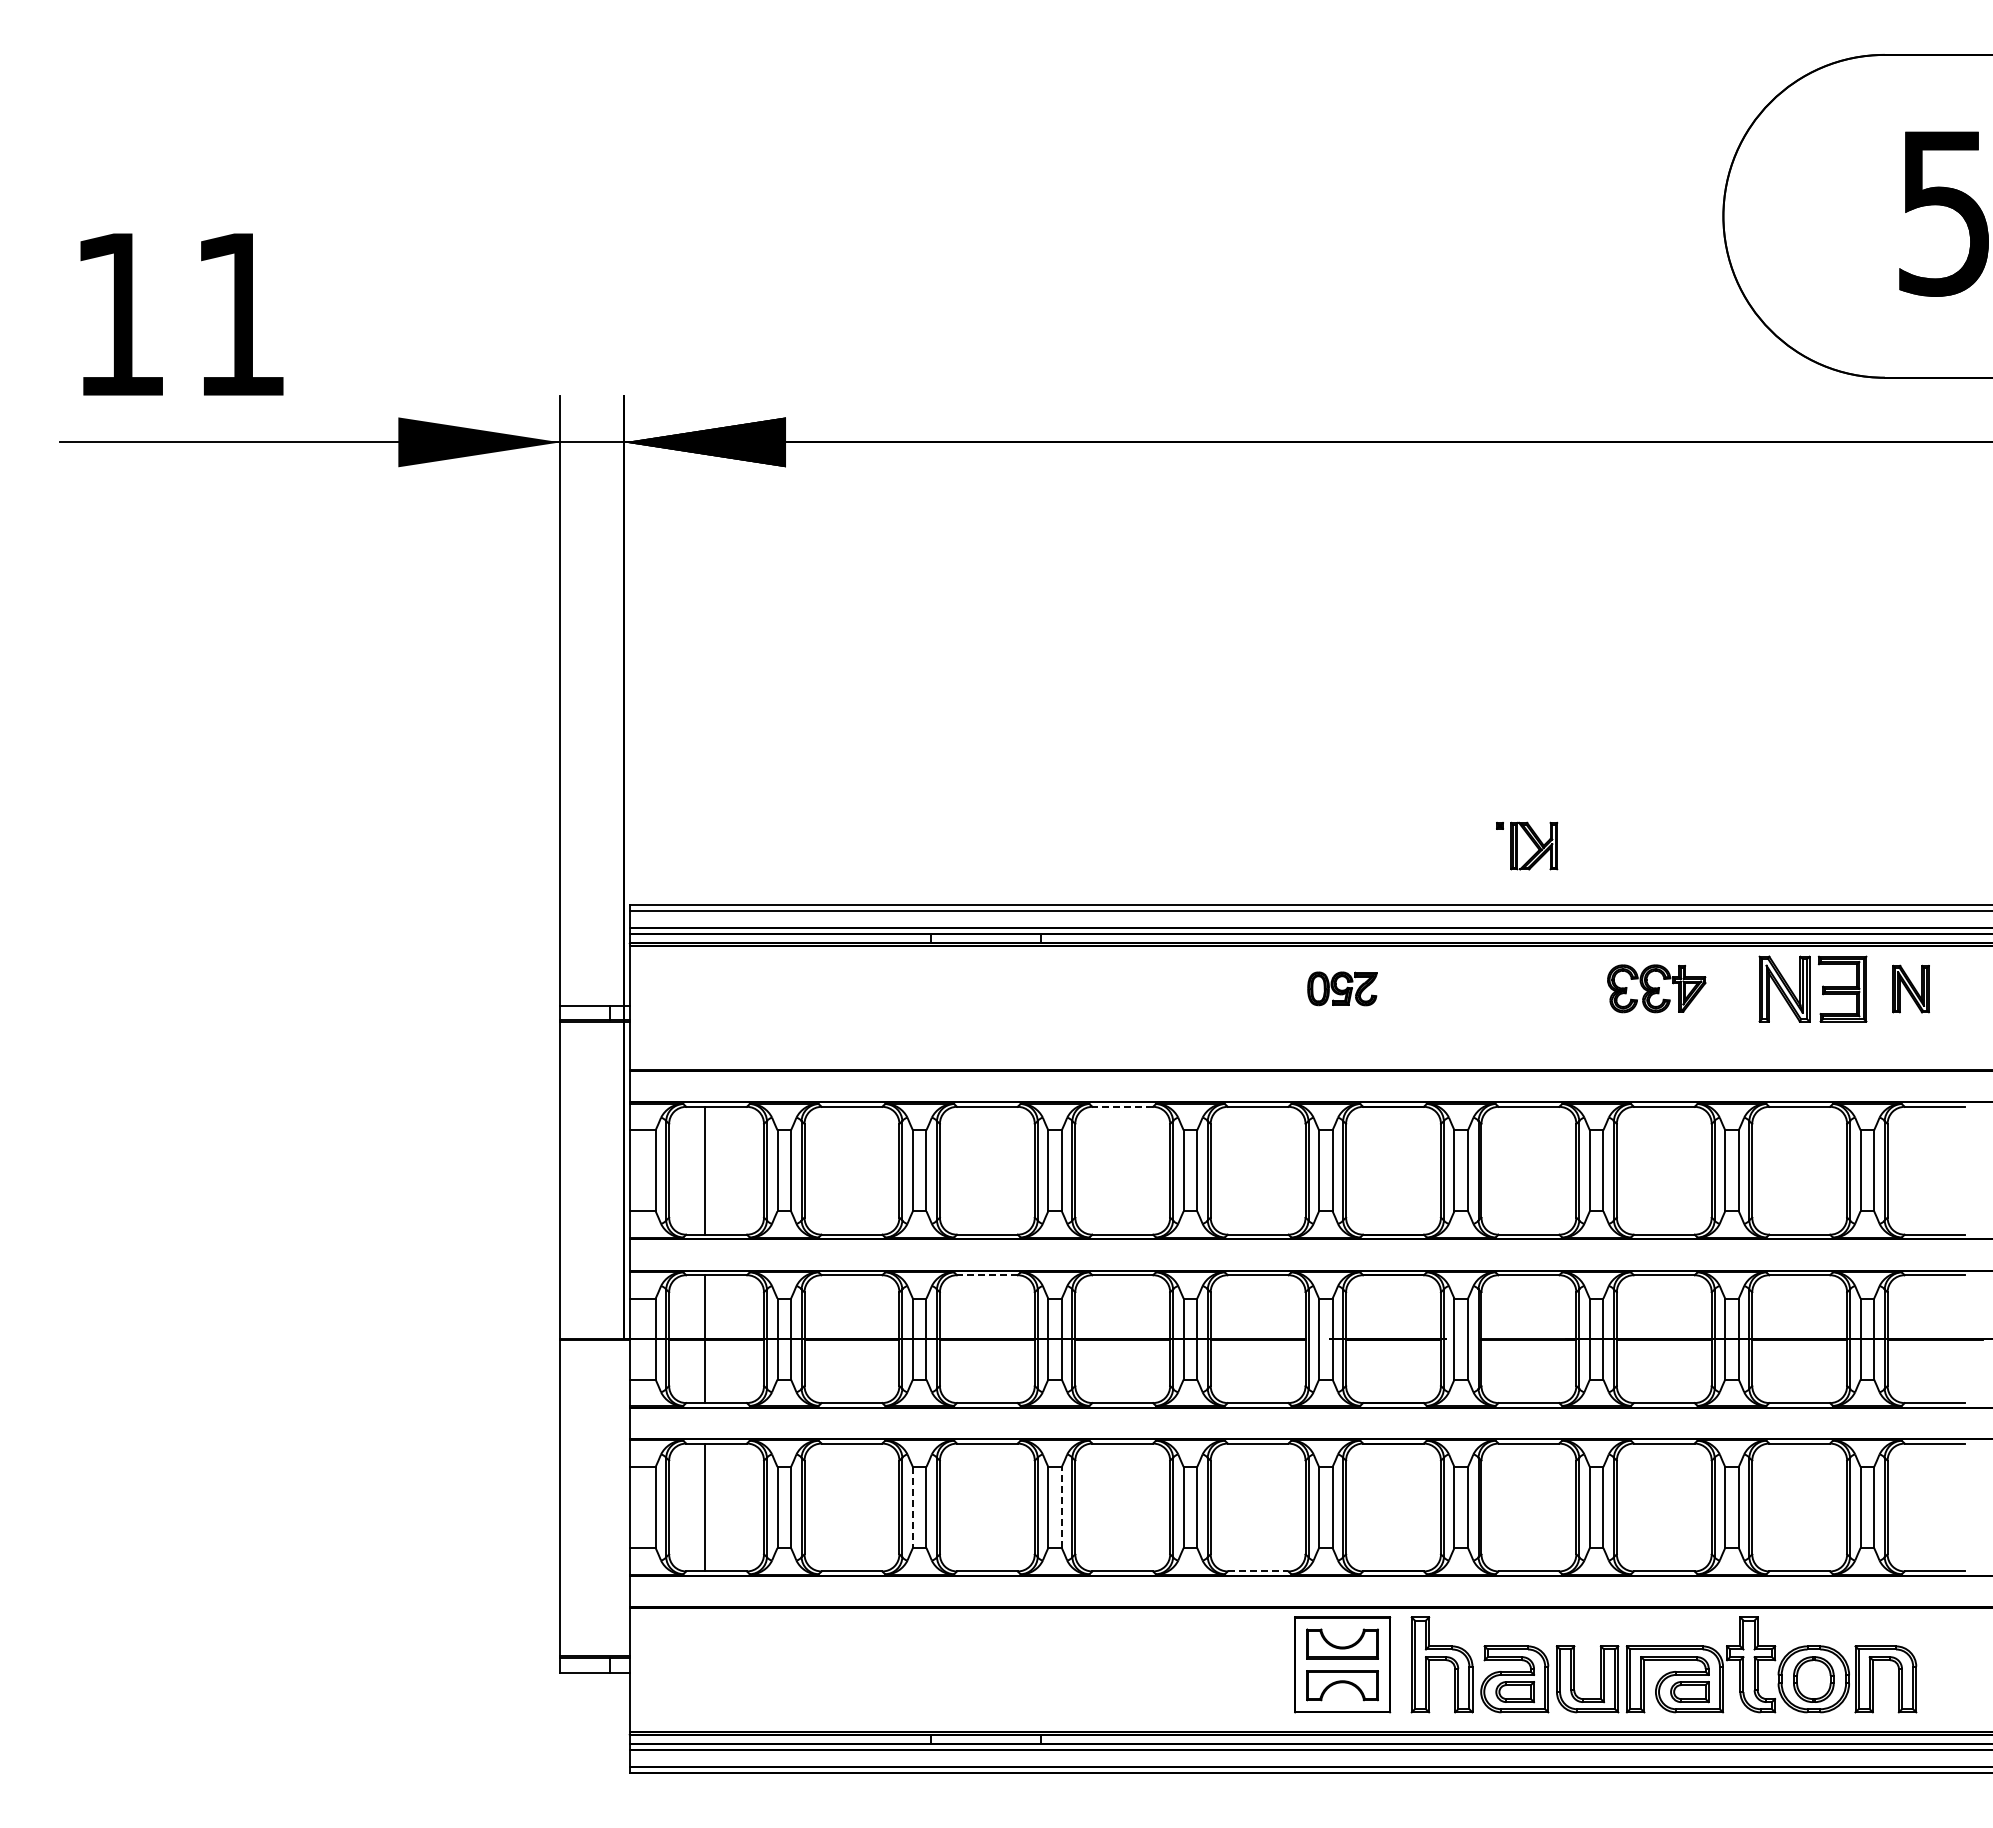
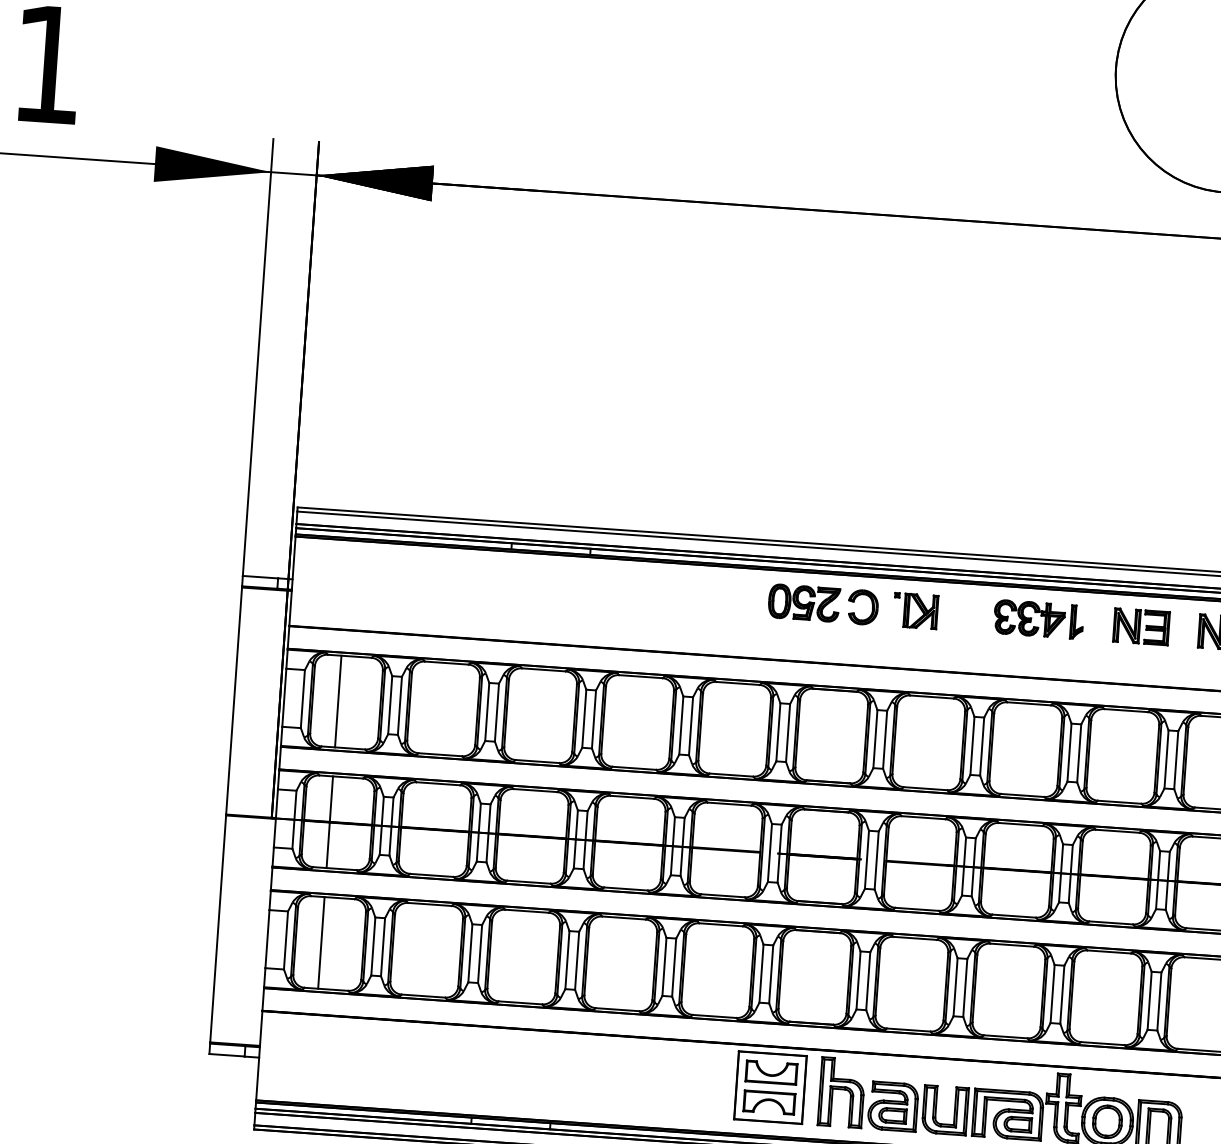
part: (1527, 845) -> (916, 610), moved
part: (1436, 983) -> (871, 603), added
part: (1342, 988) -> (804, 602), size x1.43
part: (1722, 988) -> (1076, 621), added
part: (1812, 988) -> (1141, 626), size x0.71
line: (1122, 1106) -> (640, 676), dashed -> solid
line: (986, 1275) -> (534, 790), dashed -> solid
line: (912, 1507) -> (470, 953), dashed -> solid
line: (1061, 1507) -> (576, 960), dashed -> solid
line: (1258, 1571) -> (714, 1016), dashed -> solid

